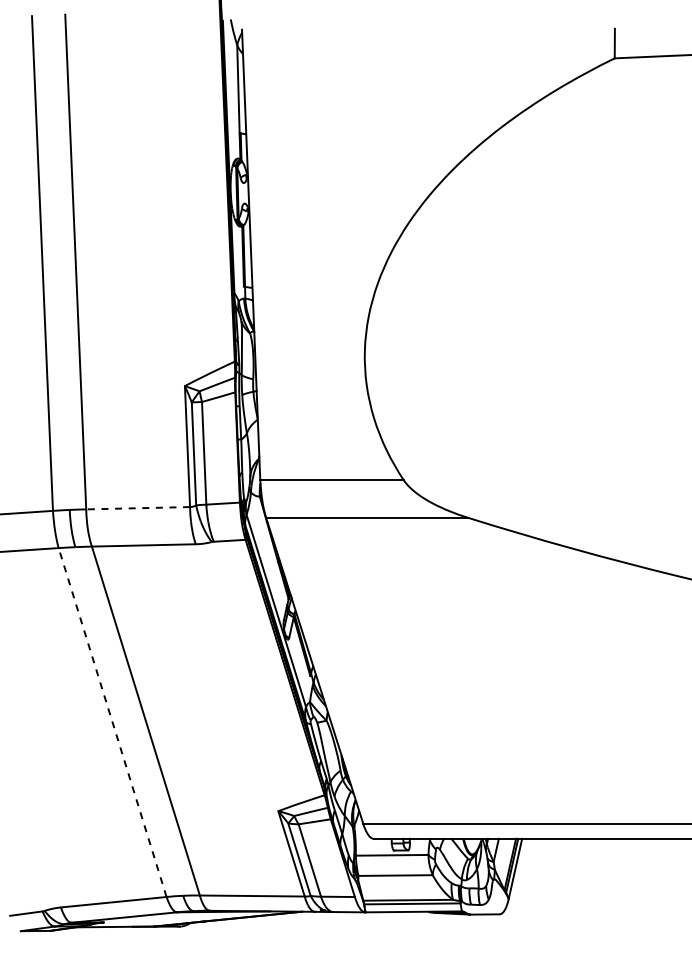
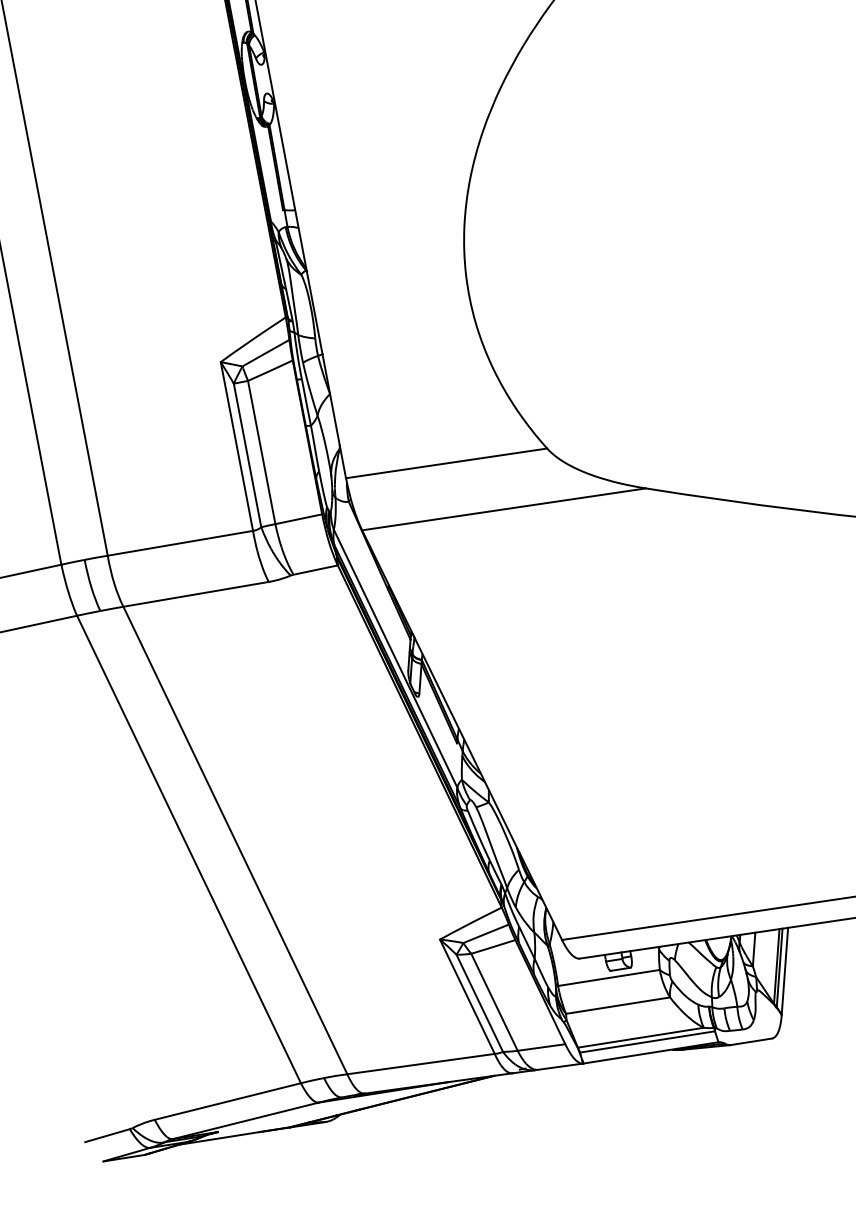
line: (138, 508) -> (180, 543), dashed -> solid
line: (112, 722) -> (188, 849), dashed -> solid

